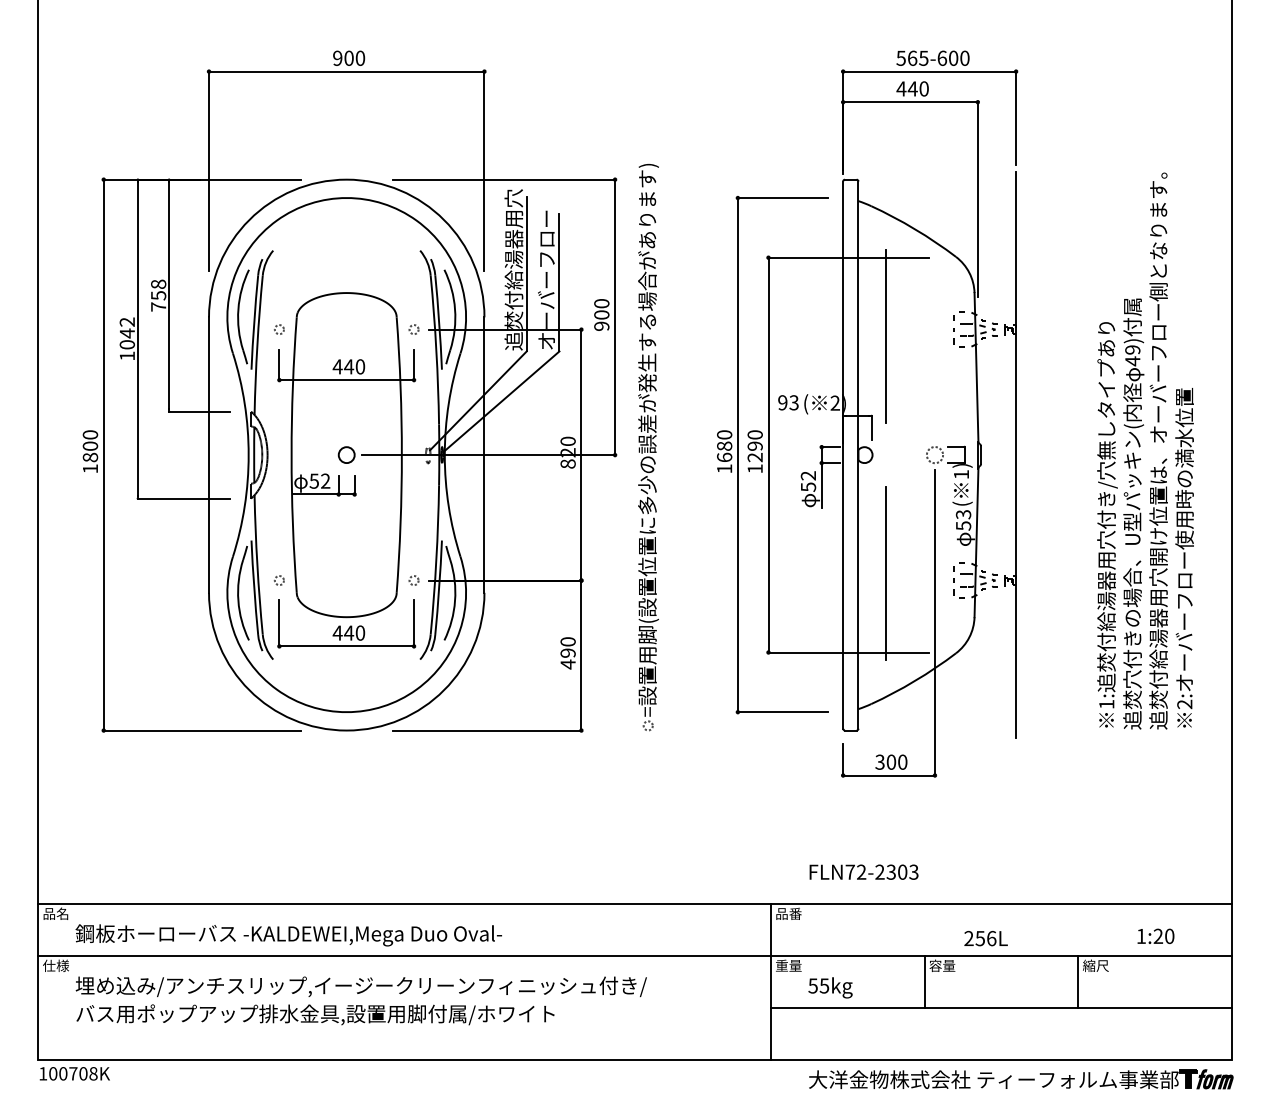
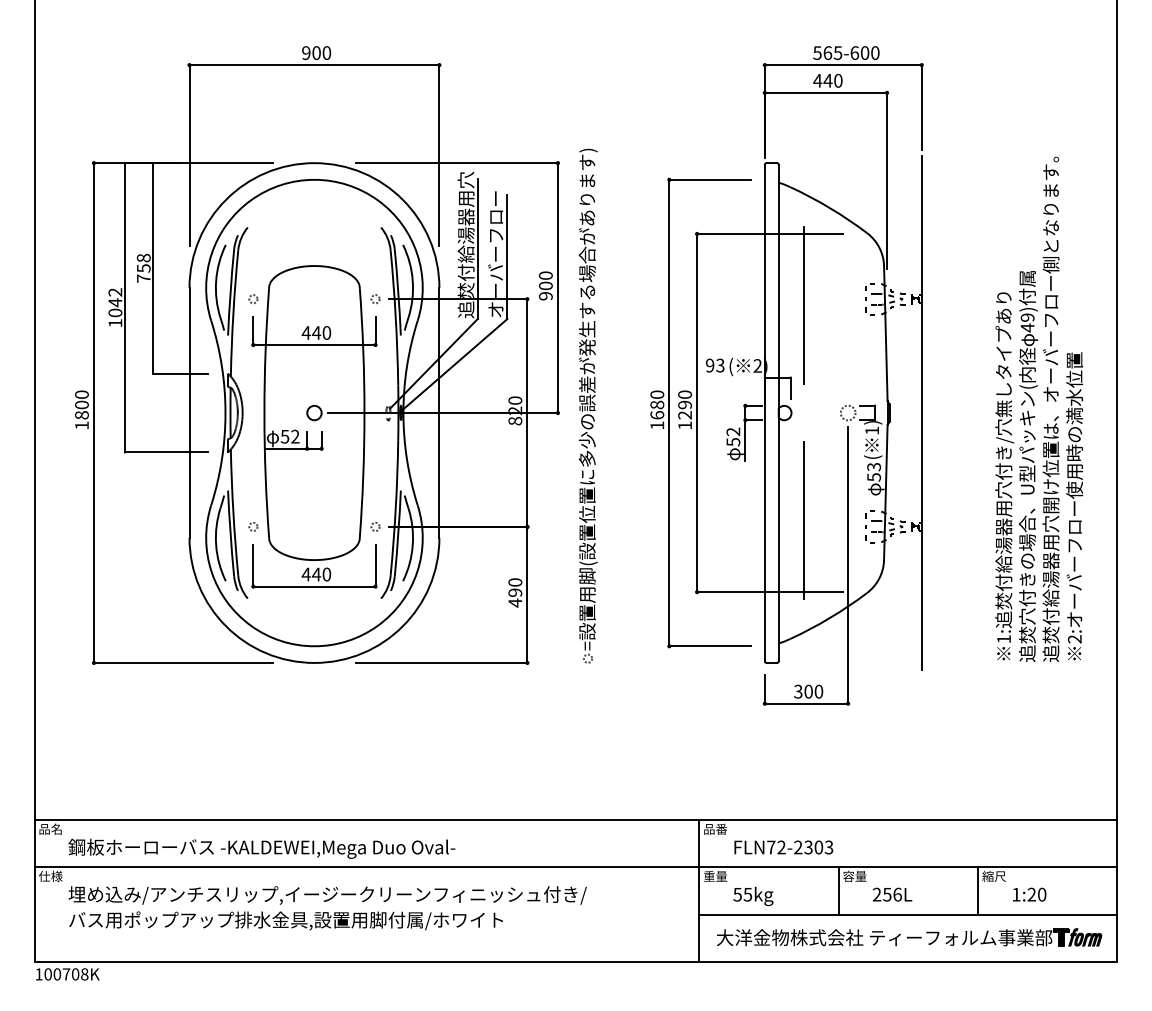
text: (863, 872) -> (783, 847), moved
text: (1155, 936) -> (1029, 894), moved
text: (986, 938) -> (892, 894), moved
part: (1021, 1079) -> (909, 937), moved

